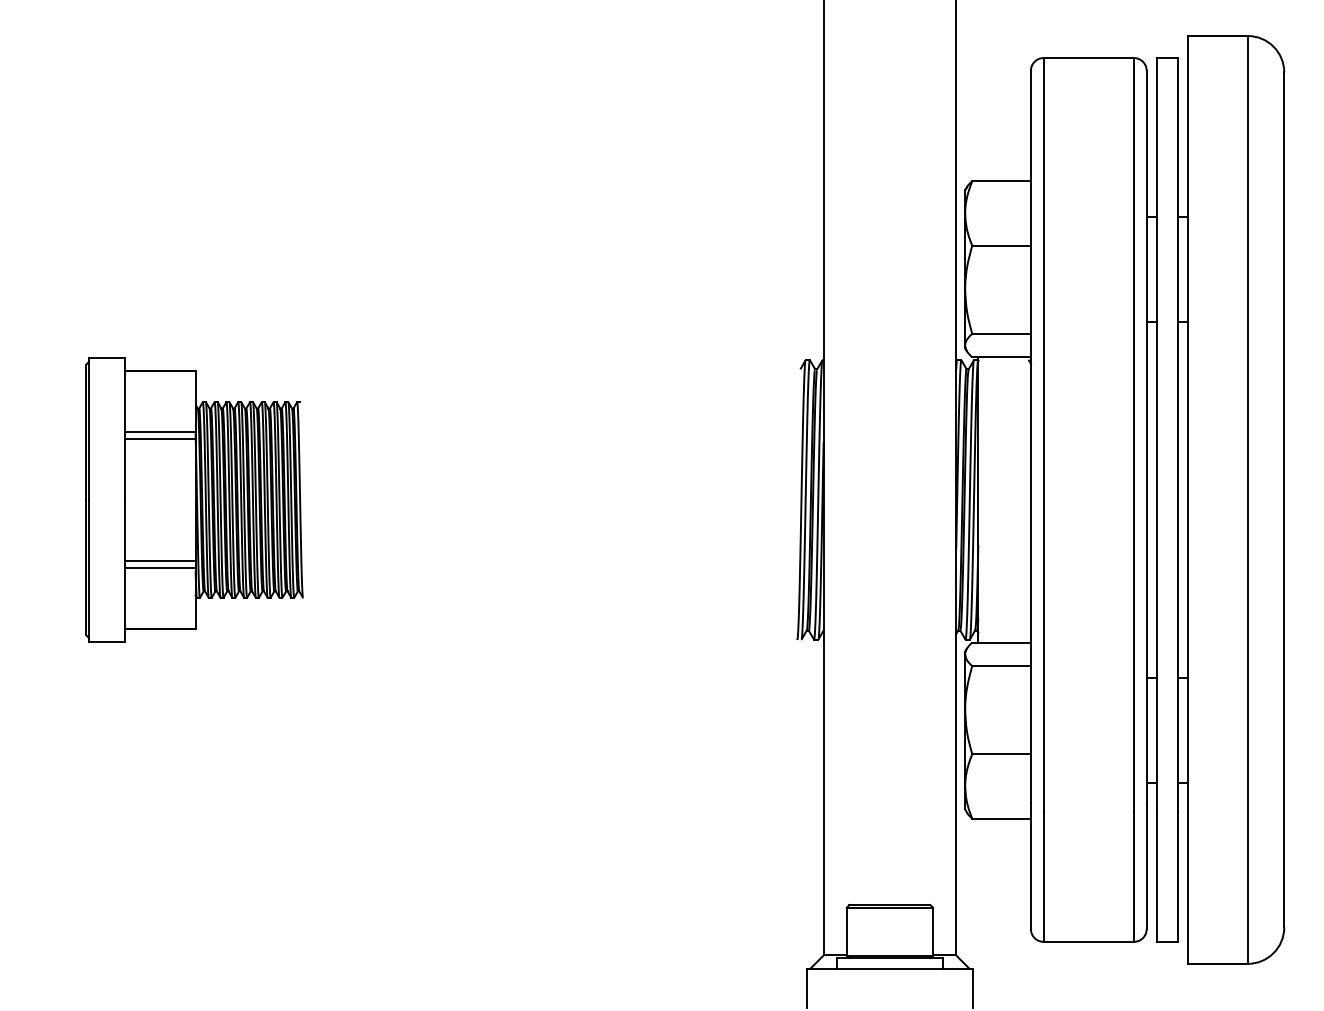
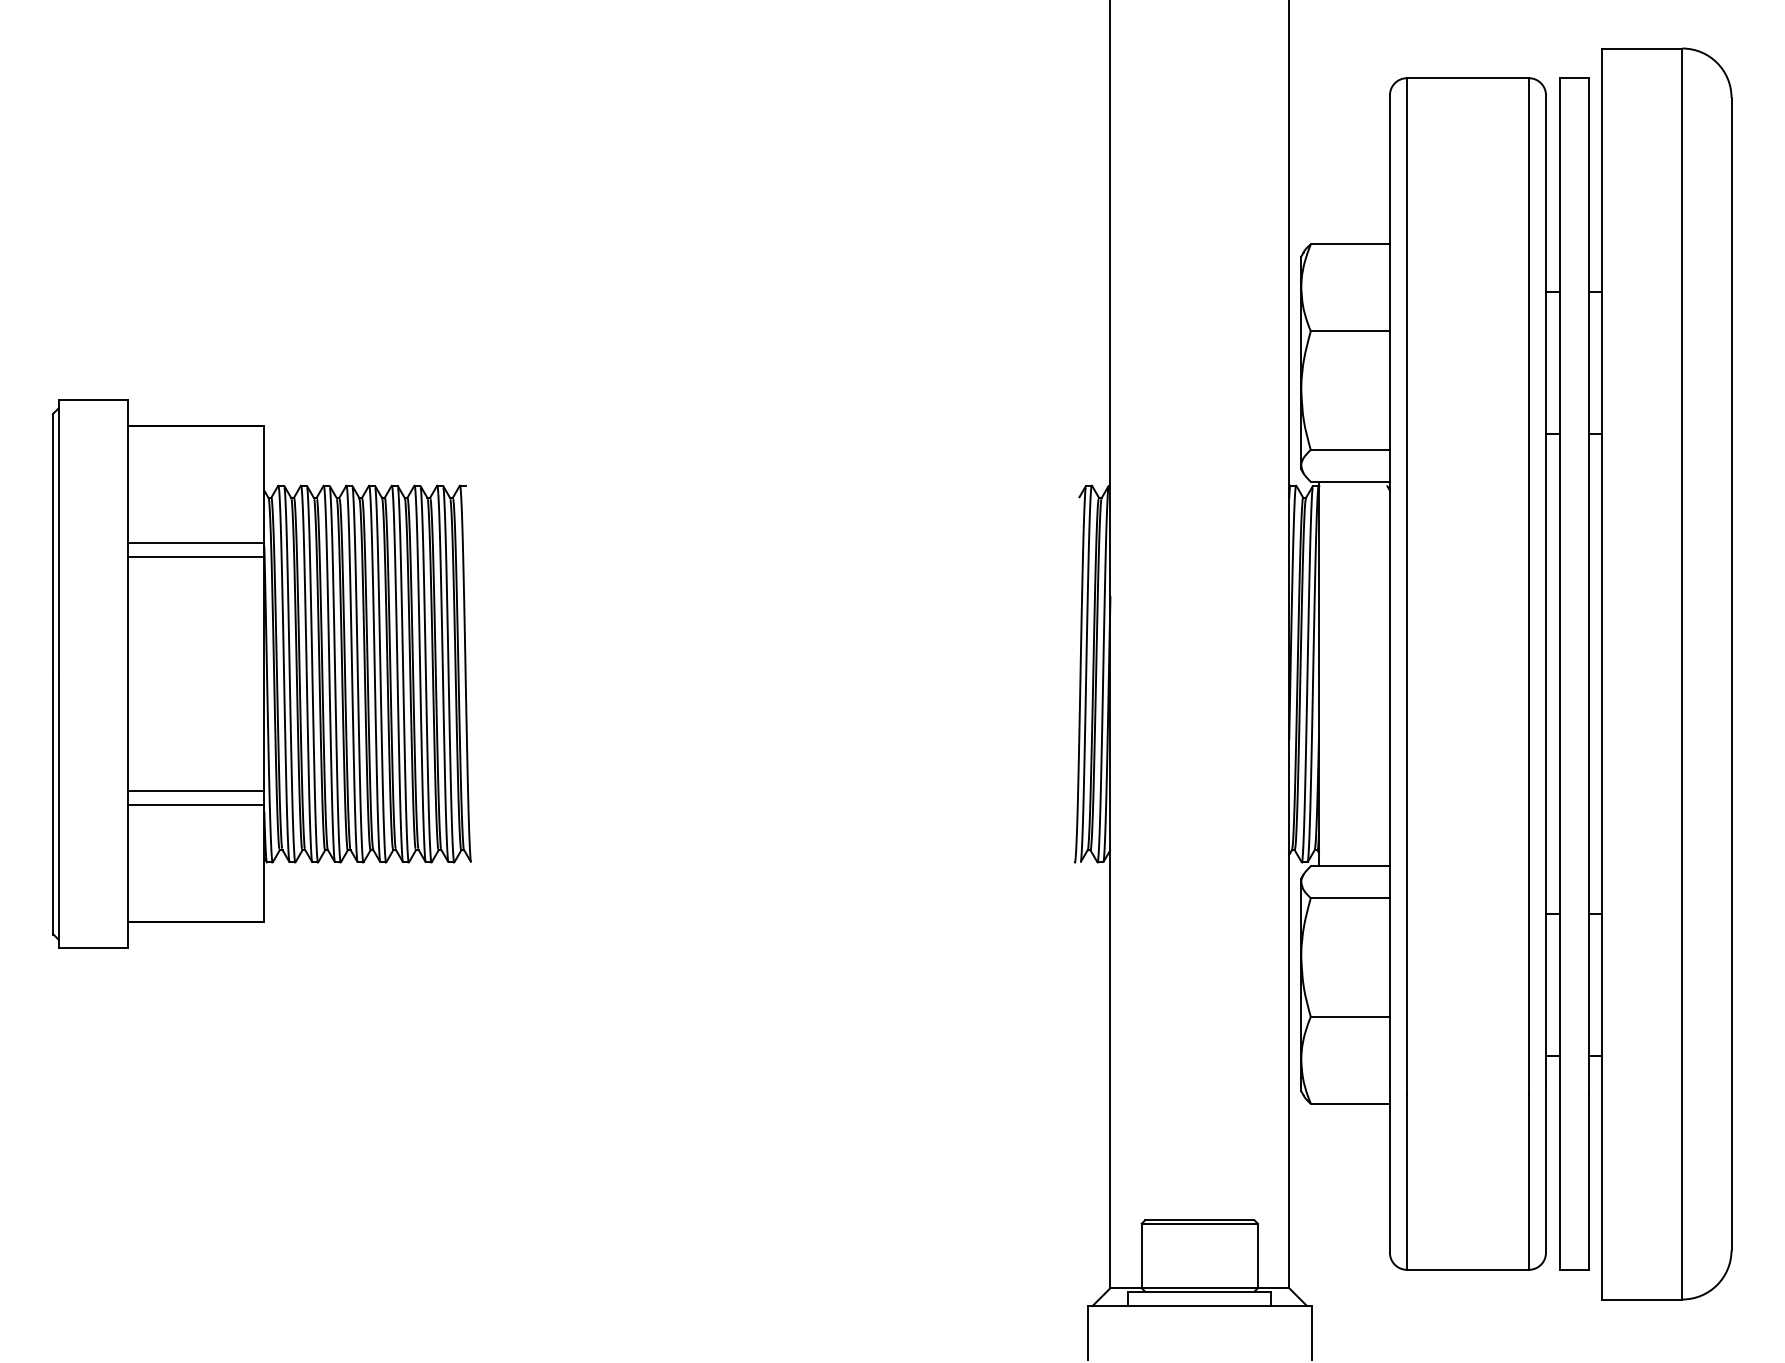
part: (194, 499) -> (262, 673), size x1.43

